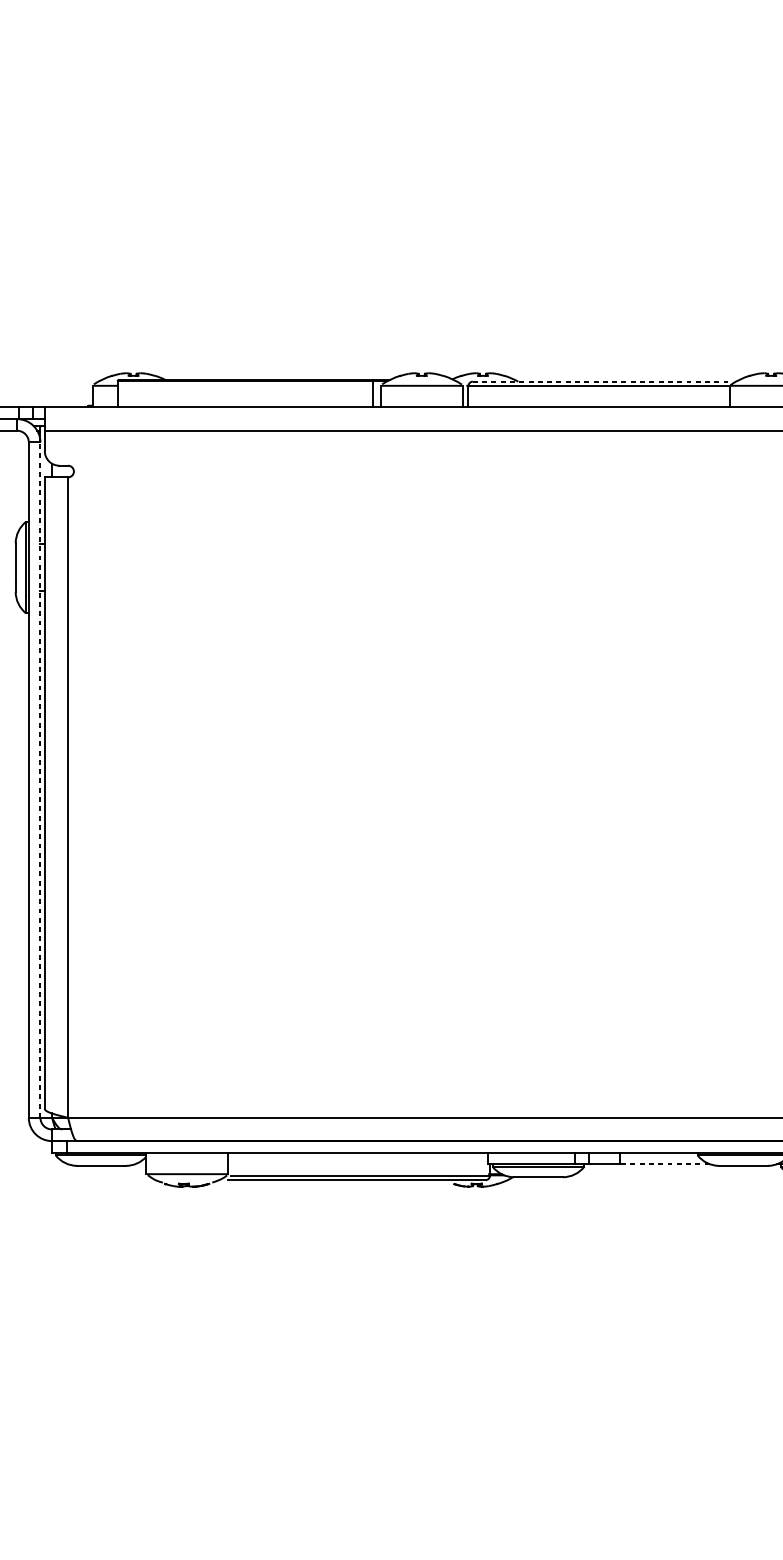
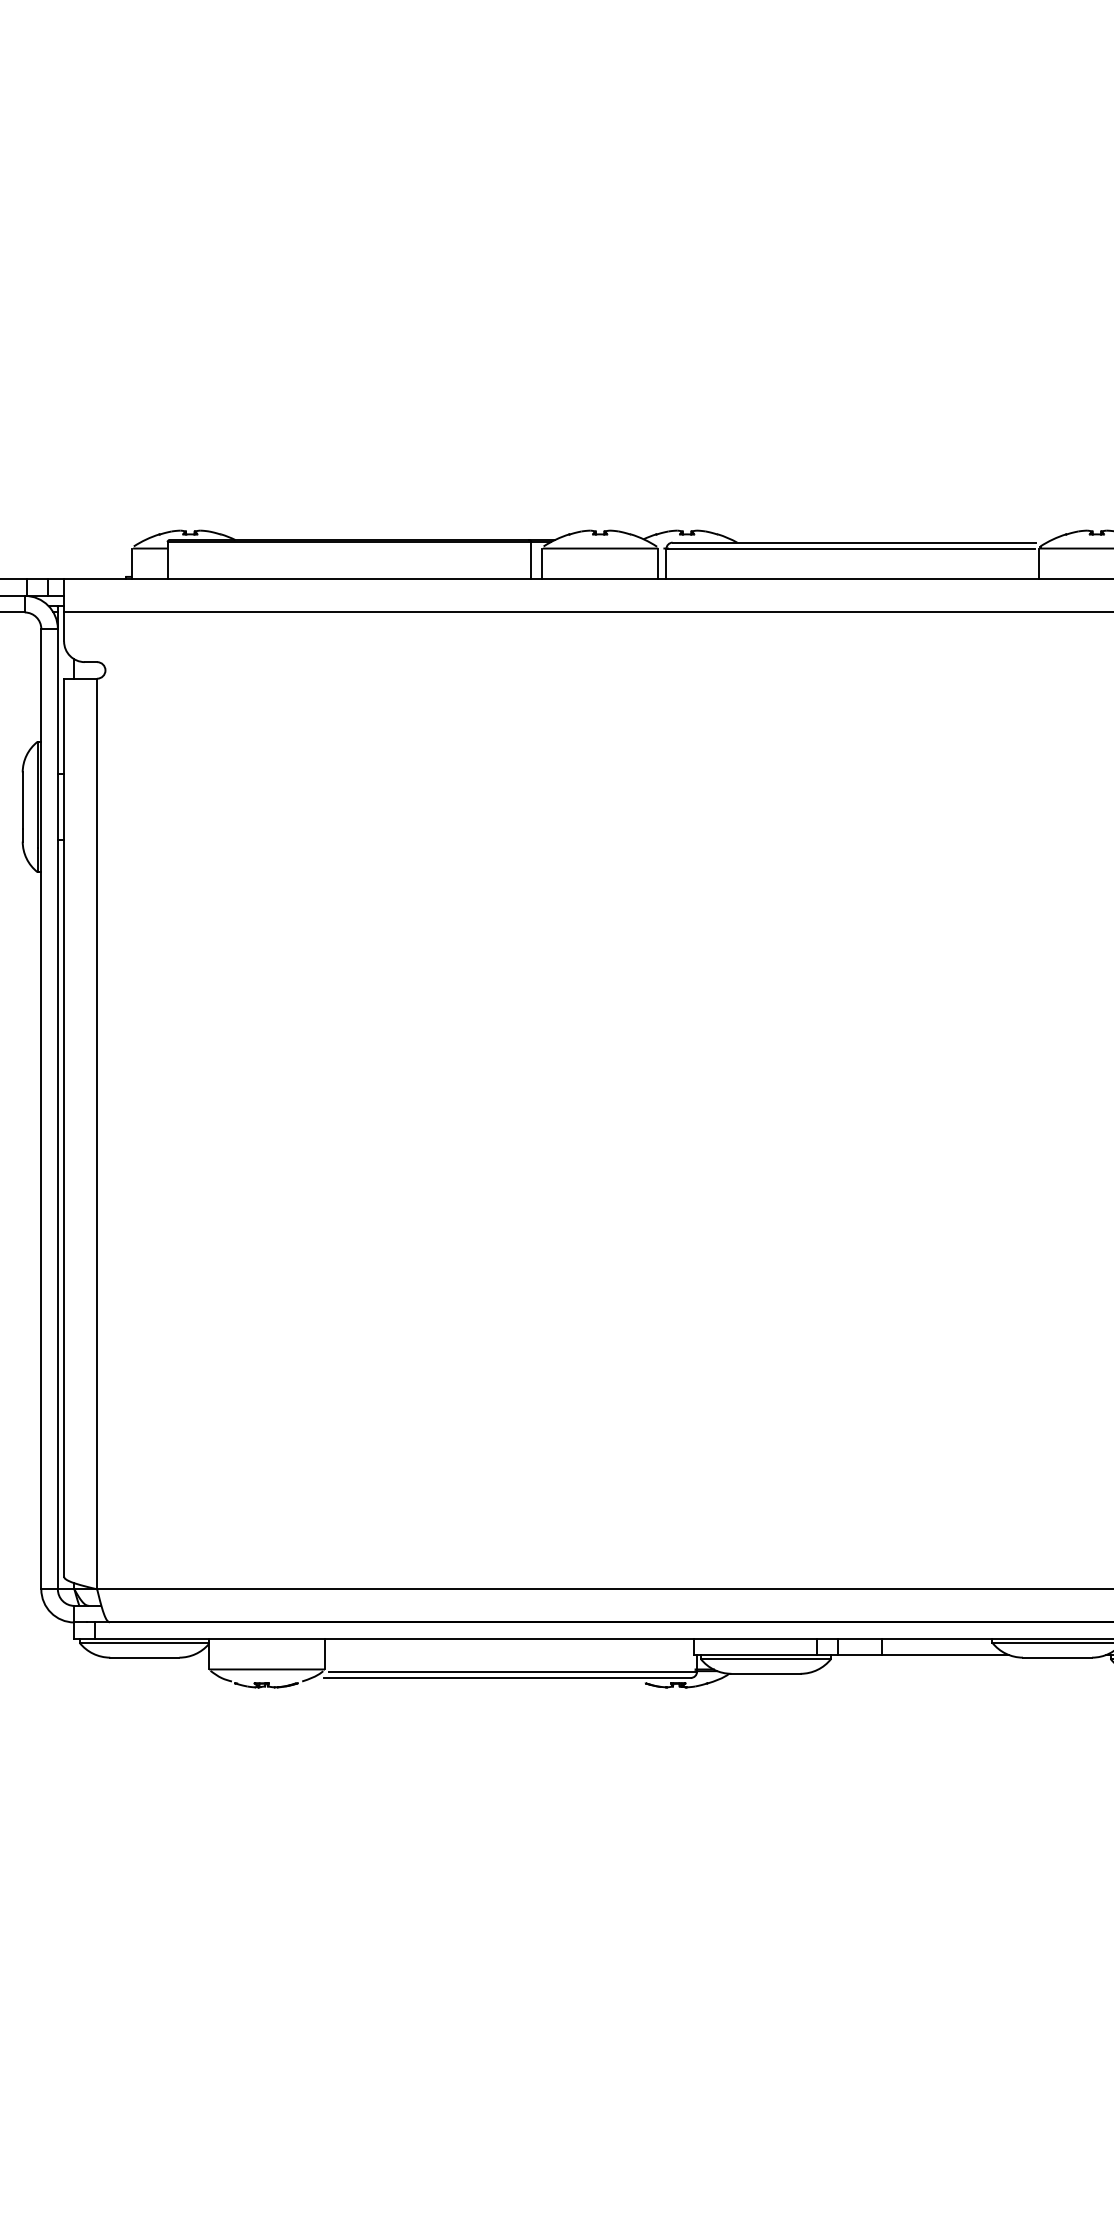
line: (600, 381) -> (854, 542), dashed -> solid
line: (40, 779) -> (57, 1108), dashed -> solid
line: (664, 1164) -> (945, 1655), dashed -> solid

